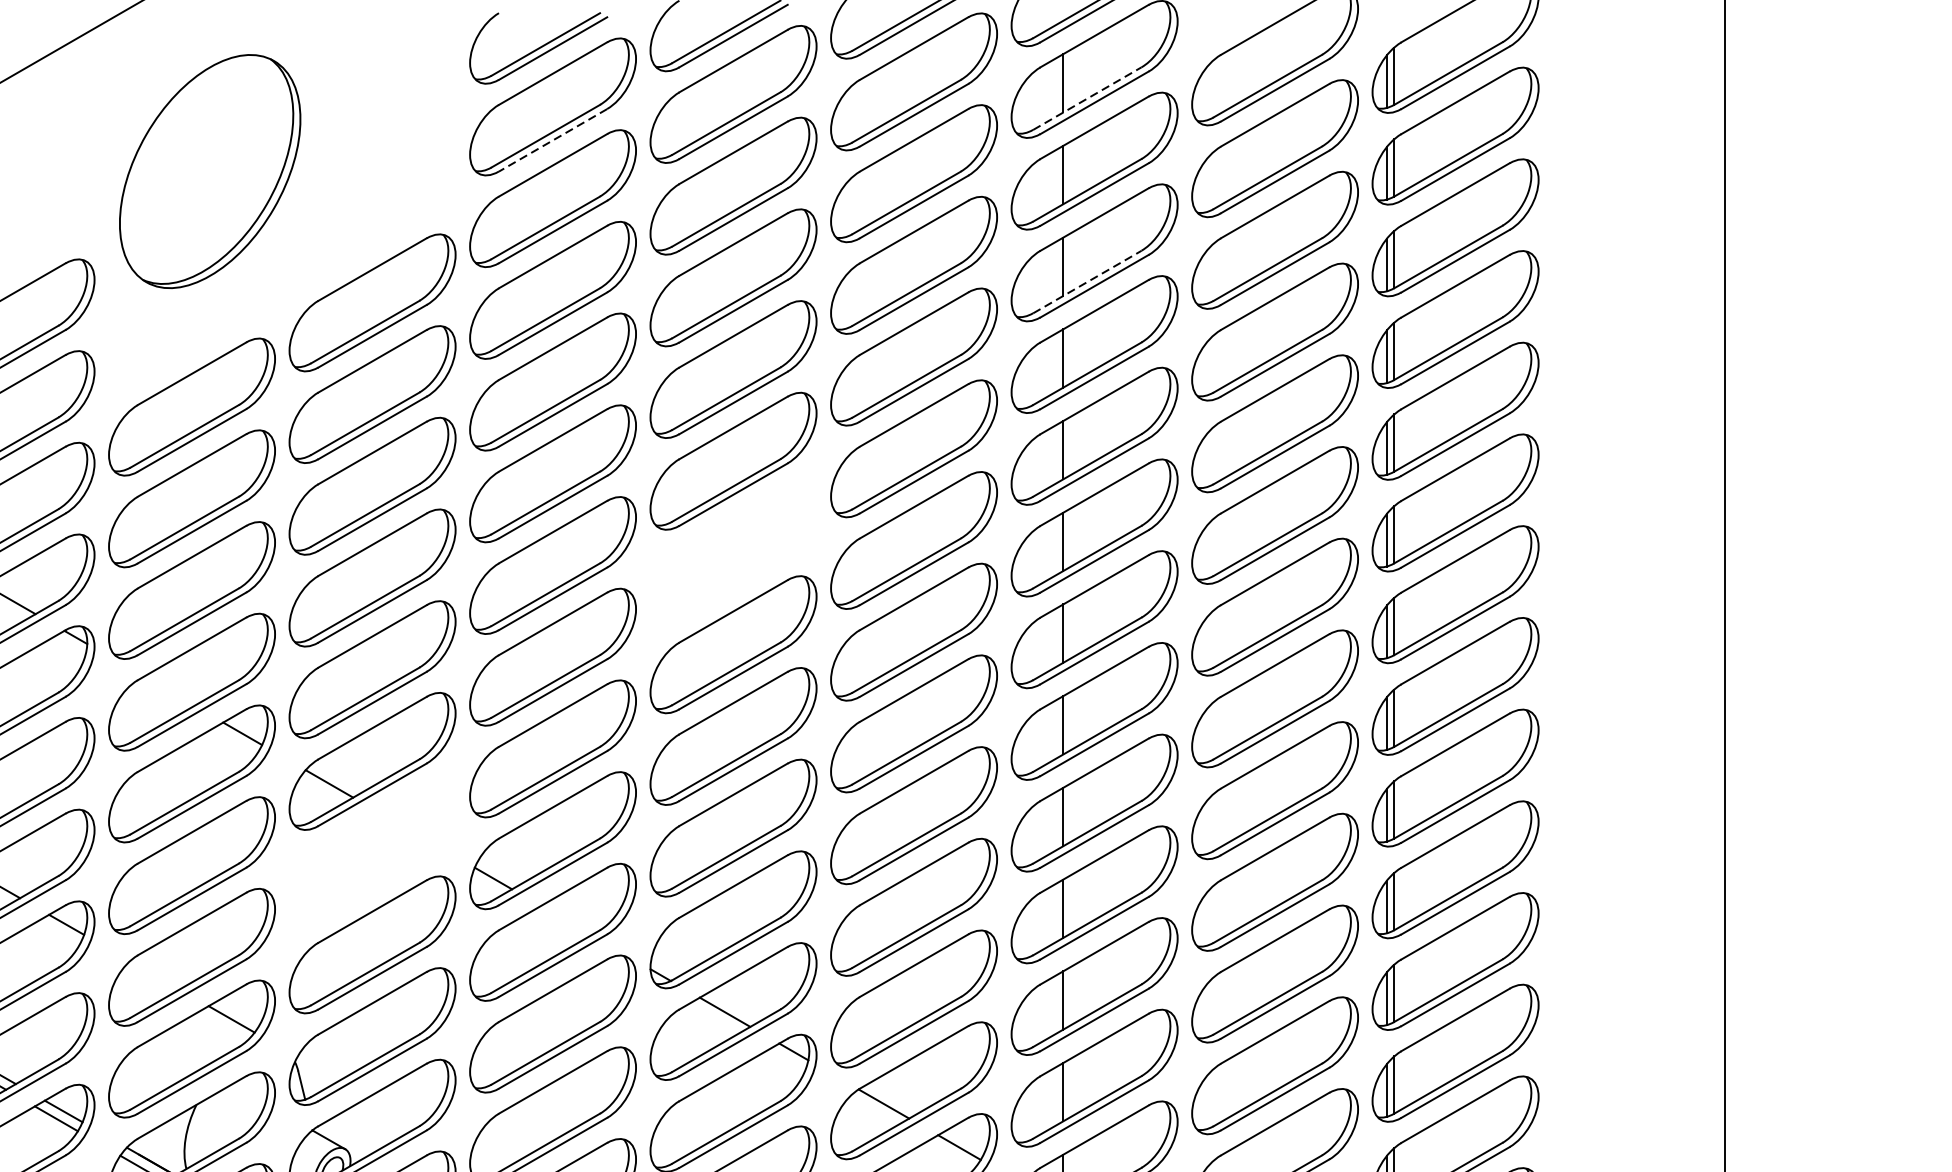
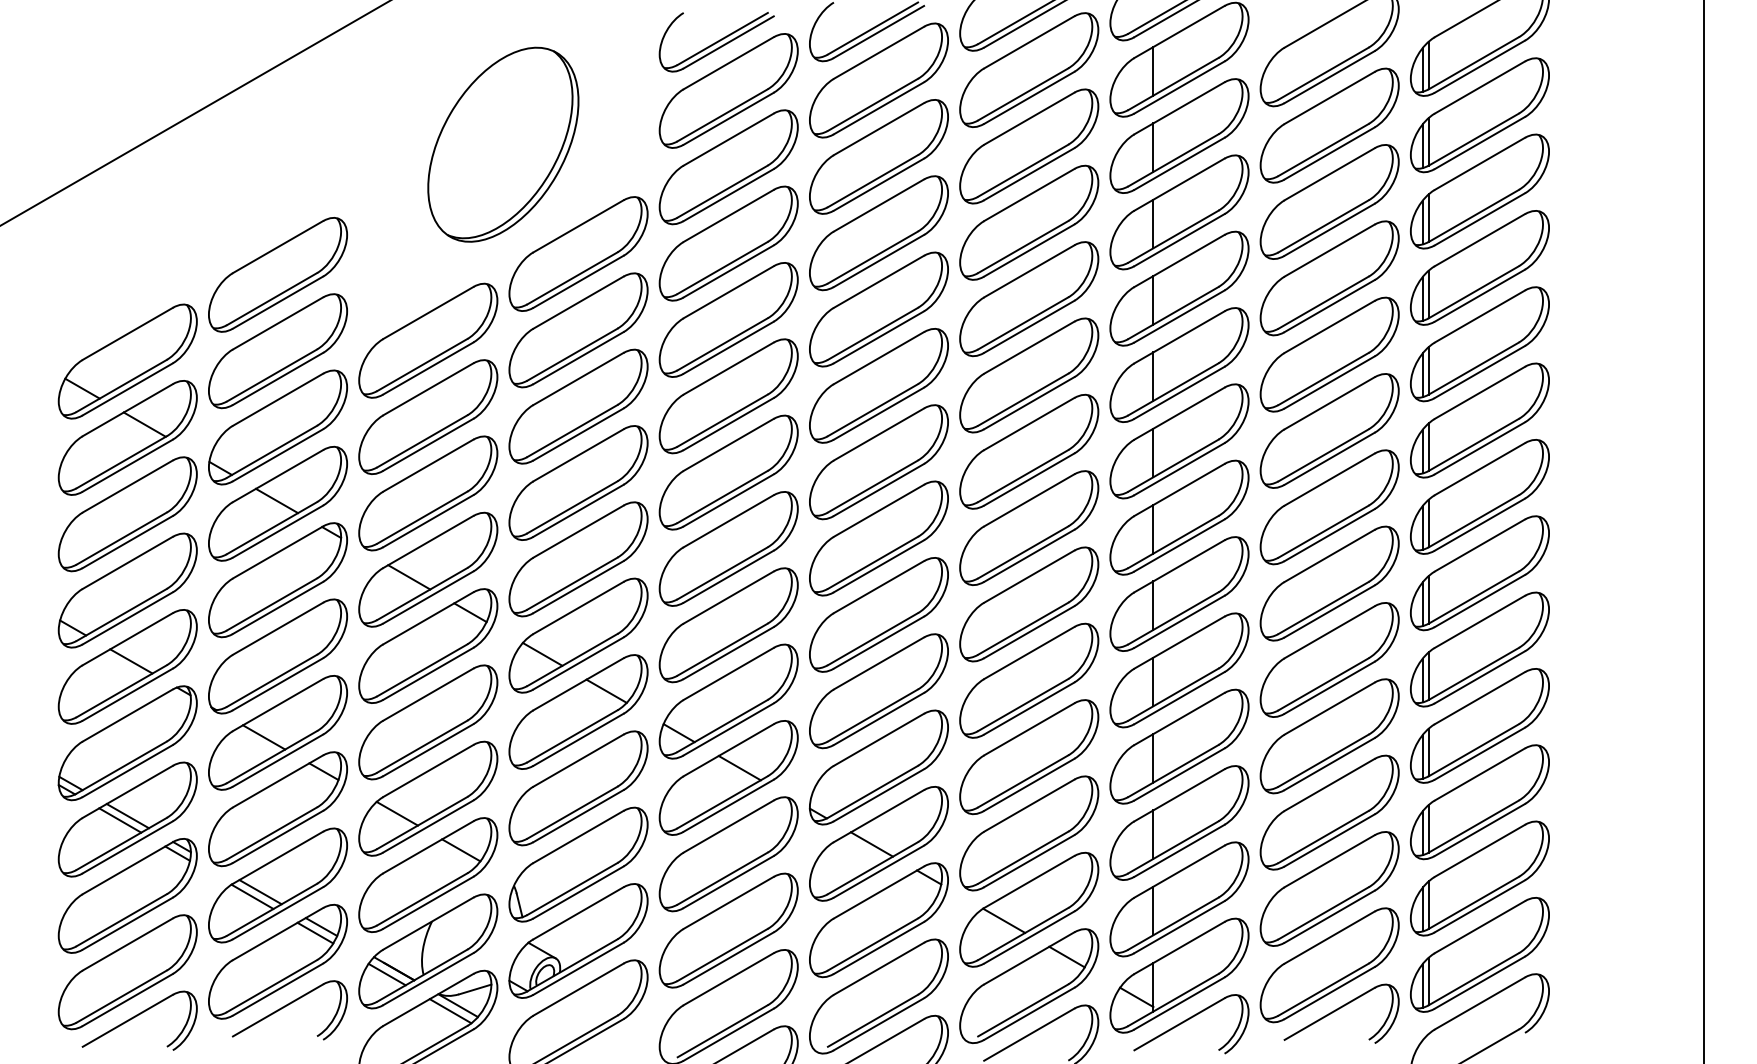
line: (1087, 97) -> (1173, 83), dashed -> solid
line: (552, 141) -> (728, 119), dashed -> solid
part: (210, 171) -> (503, 144), moved
line: (1087, 281) -> (1173, 236), dashed -> solid
part: (732, 553) -> (878, 462), added
line: (169, 691) -> (409, 577), added
part: (372, 852) -> (578, 711), added
line: (565, 921) -> (739, 768), added
line: (153, 975) -> (396, 813), added

